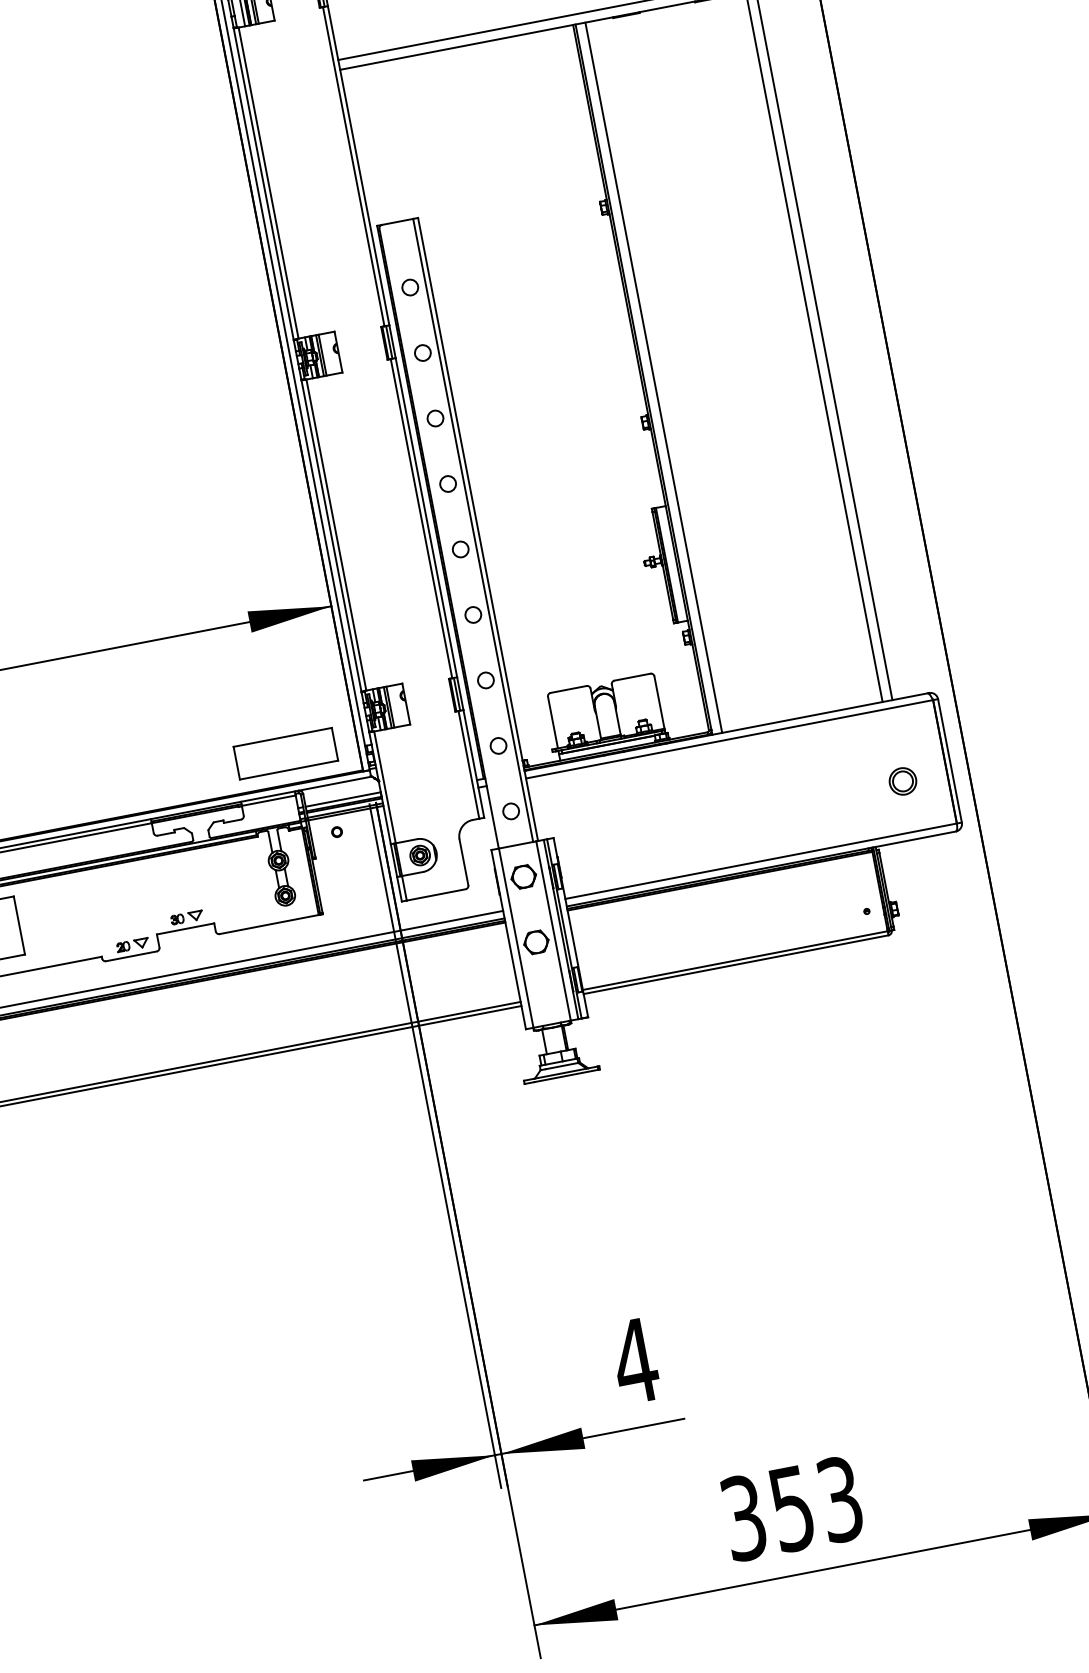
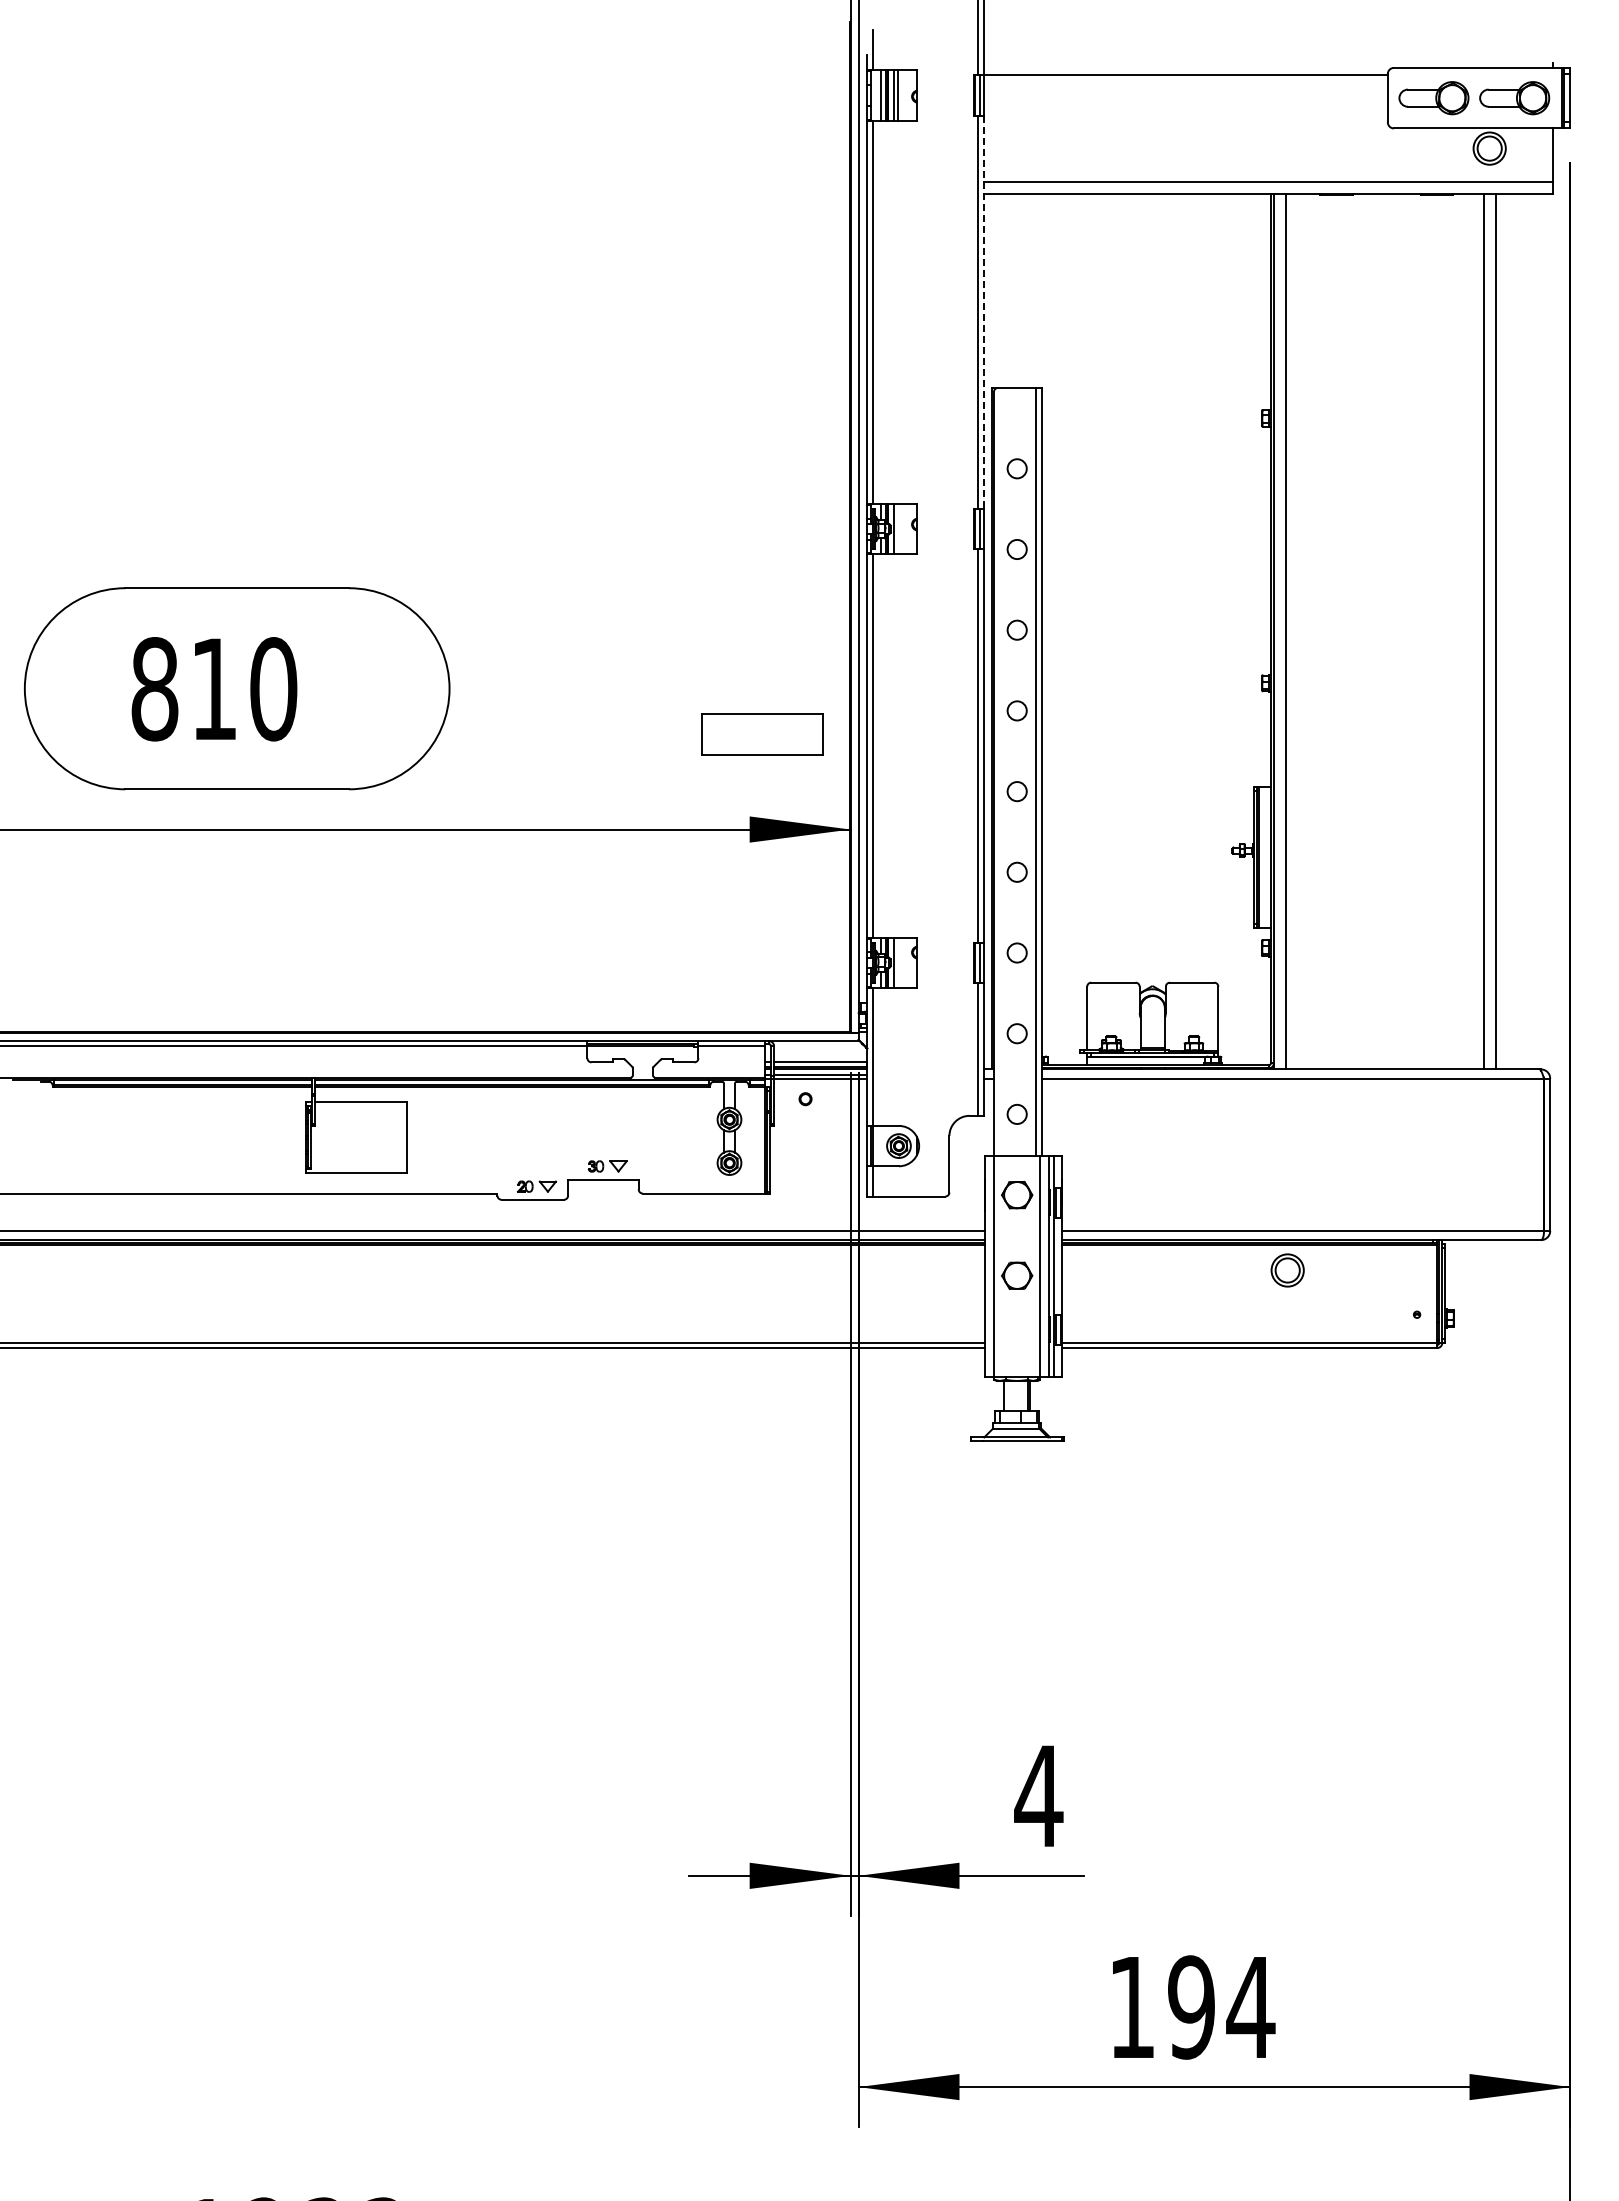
line: (358, 165) -> (983, 312), solid -> dashed
line: (322, 354) -> (897, 528), removed
line: (390, 706) -> (897, 962), removed
part: (285, 753) -> (762, 734), moved
part: (902, 781) -> (1287, 1270), moved
text: (792, 1508) -> (1192, 2007), 353 -> 194

